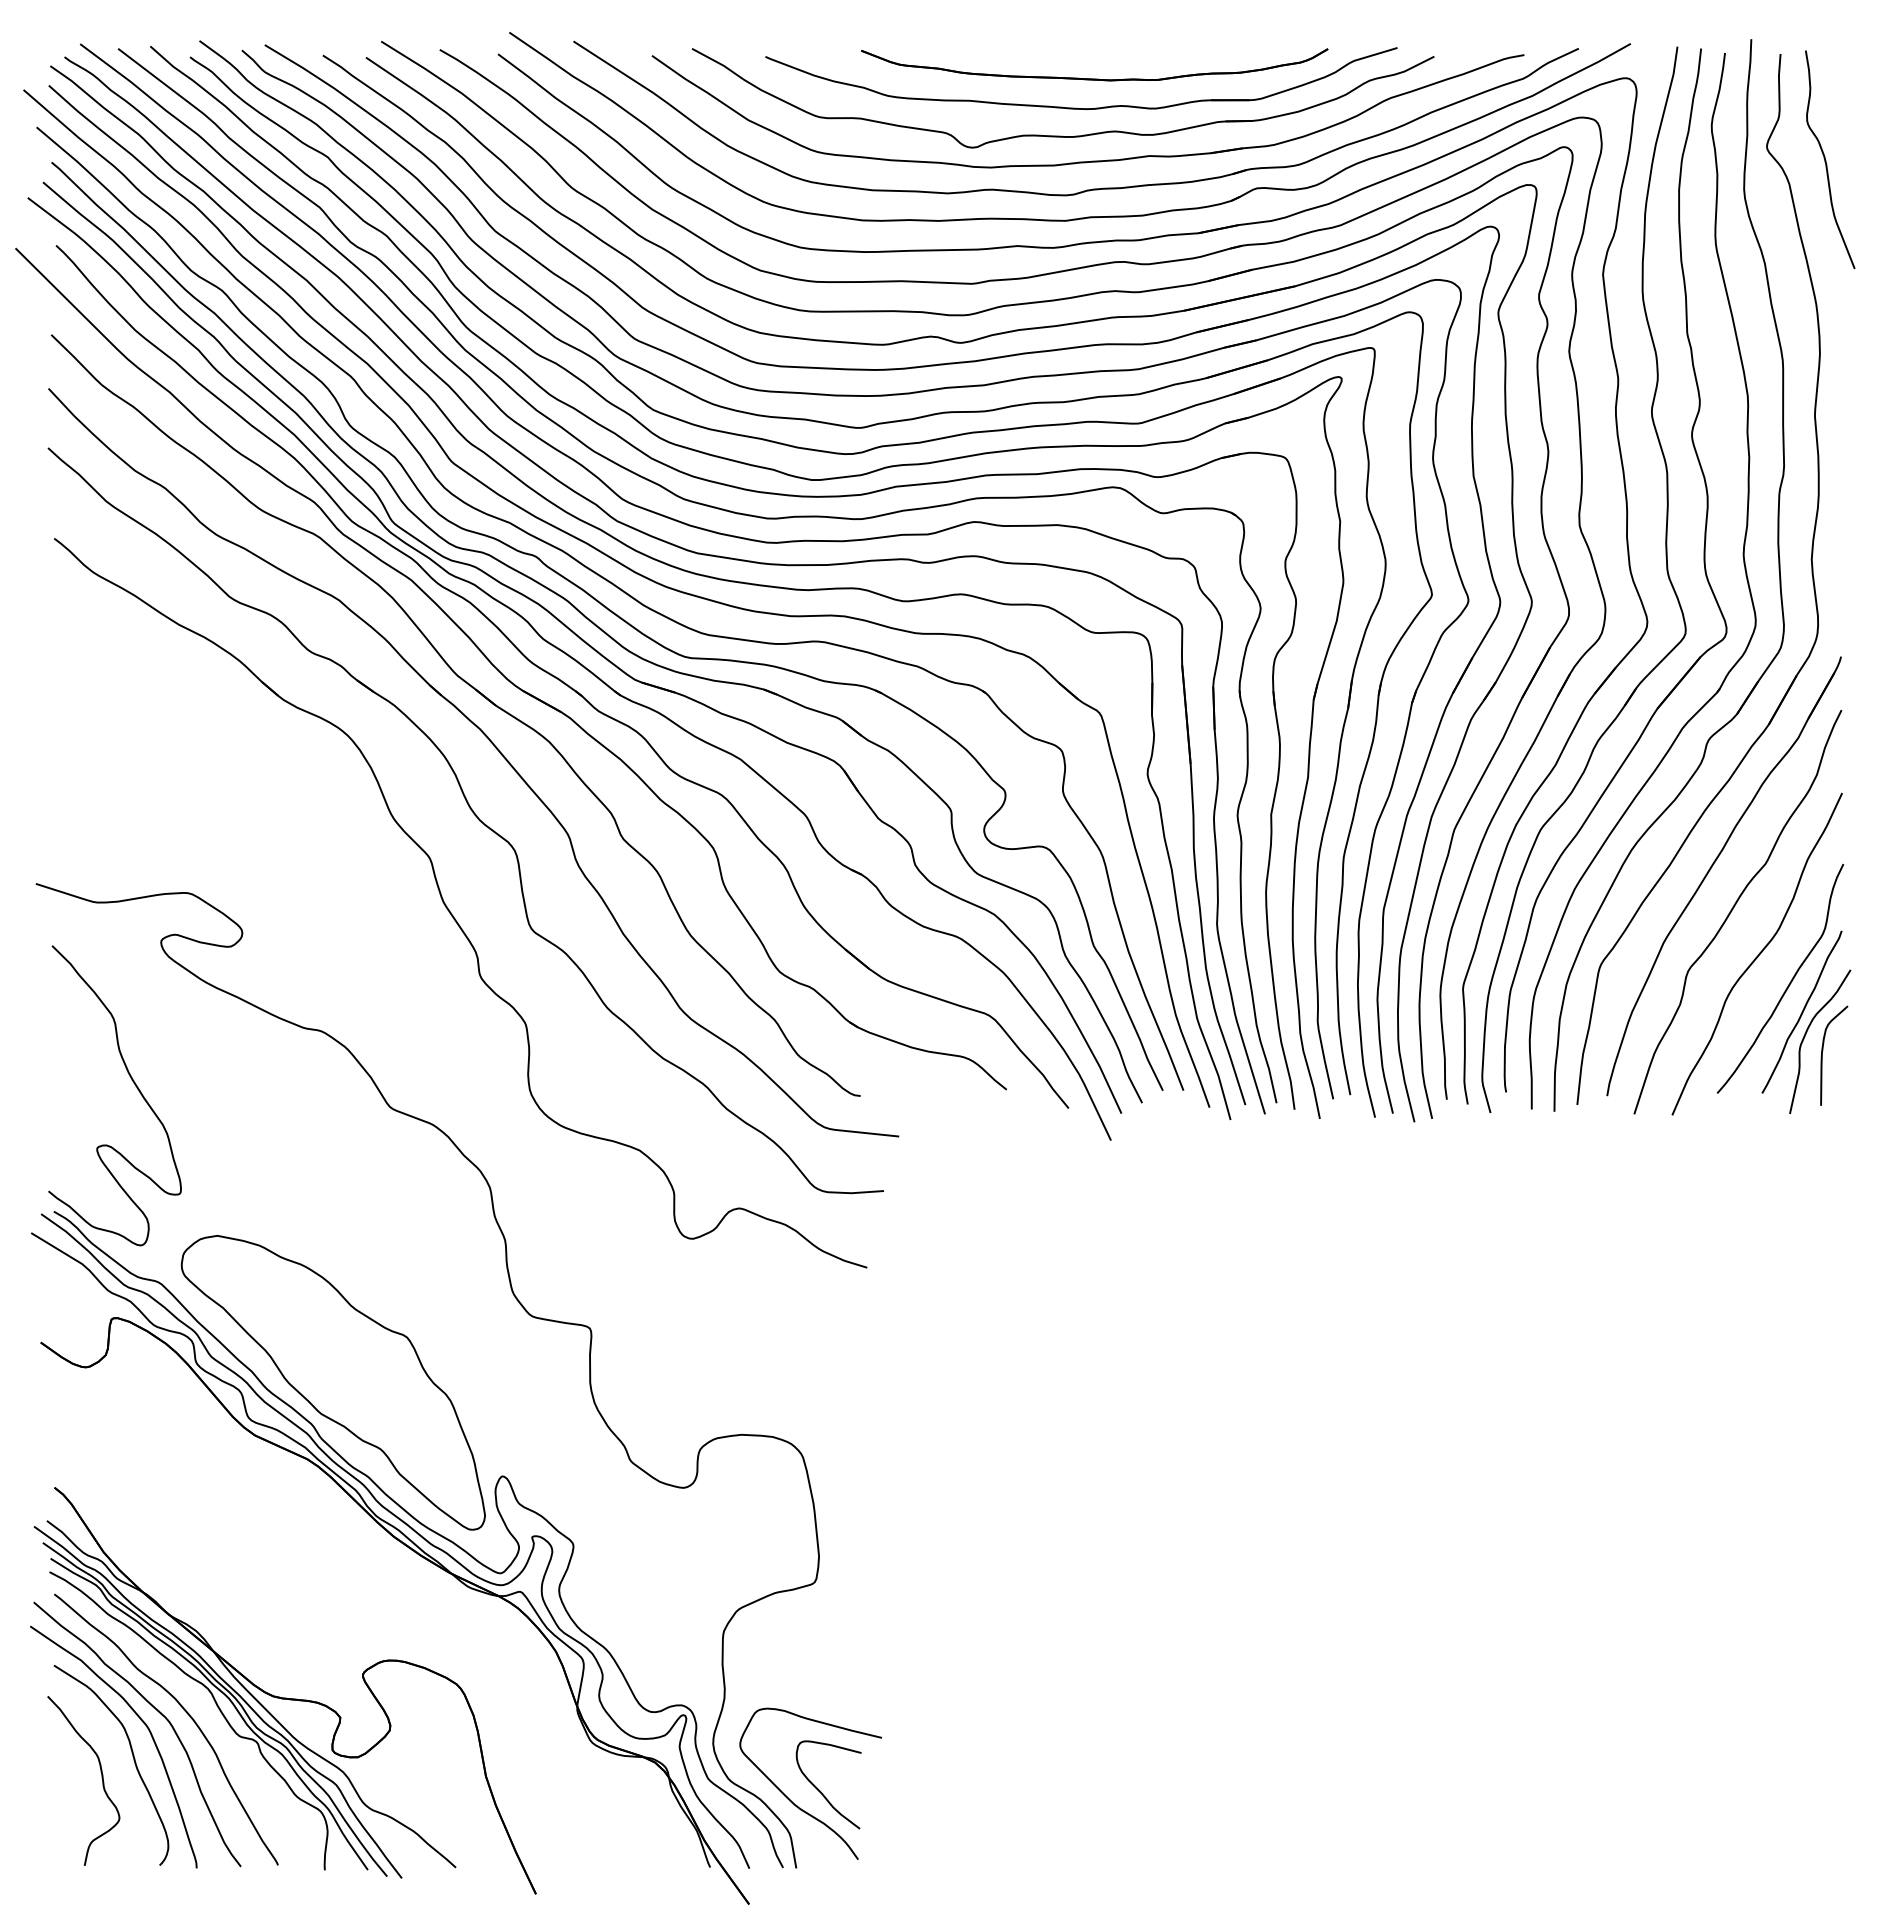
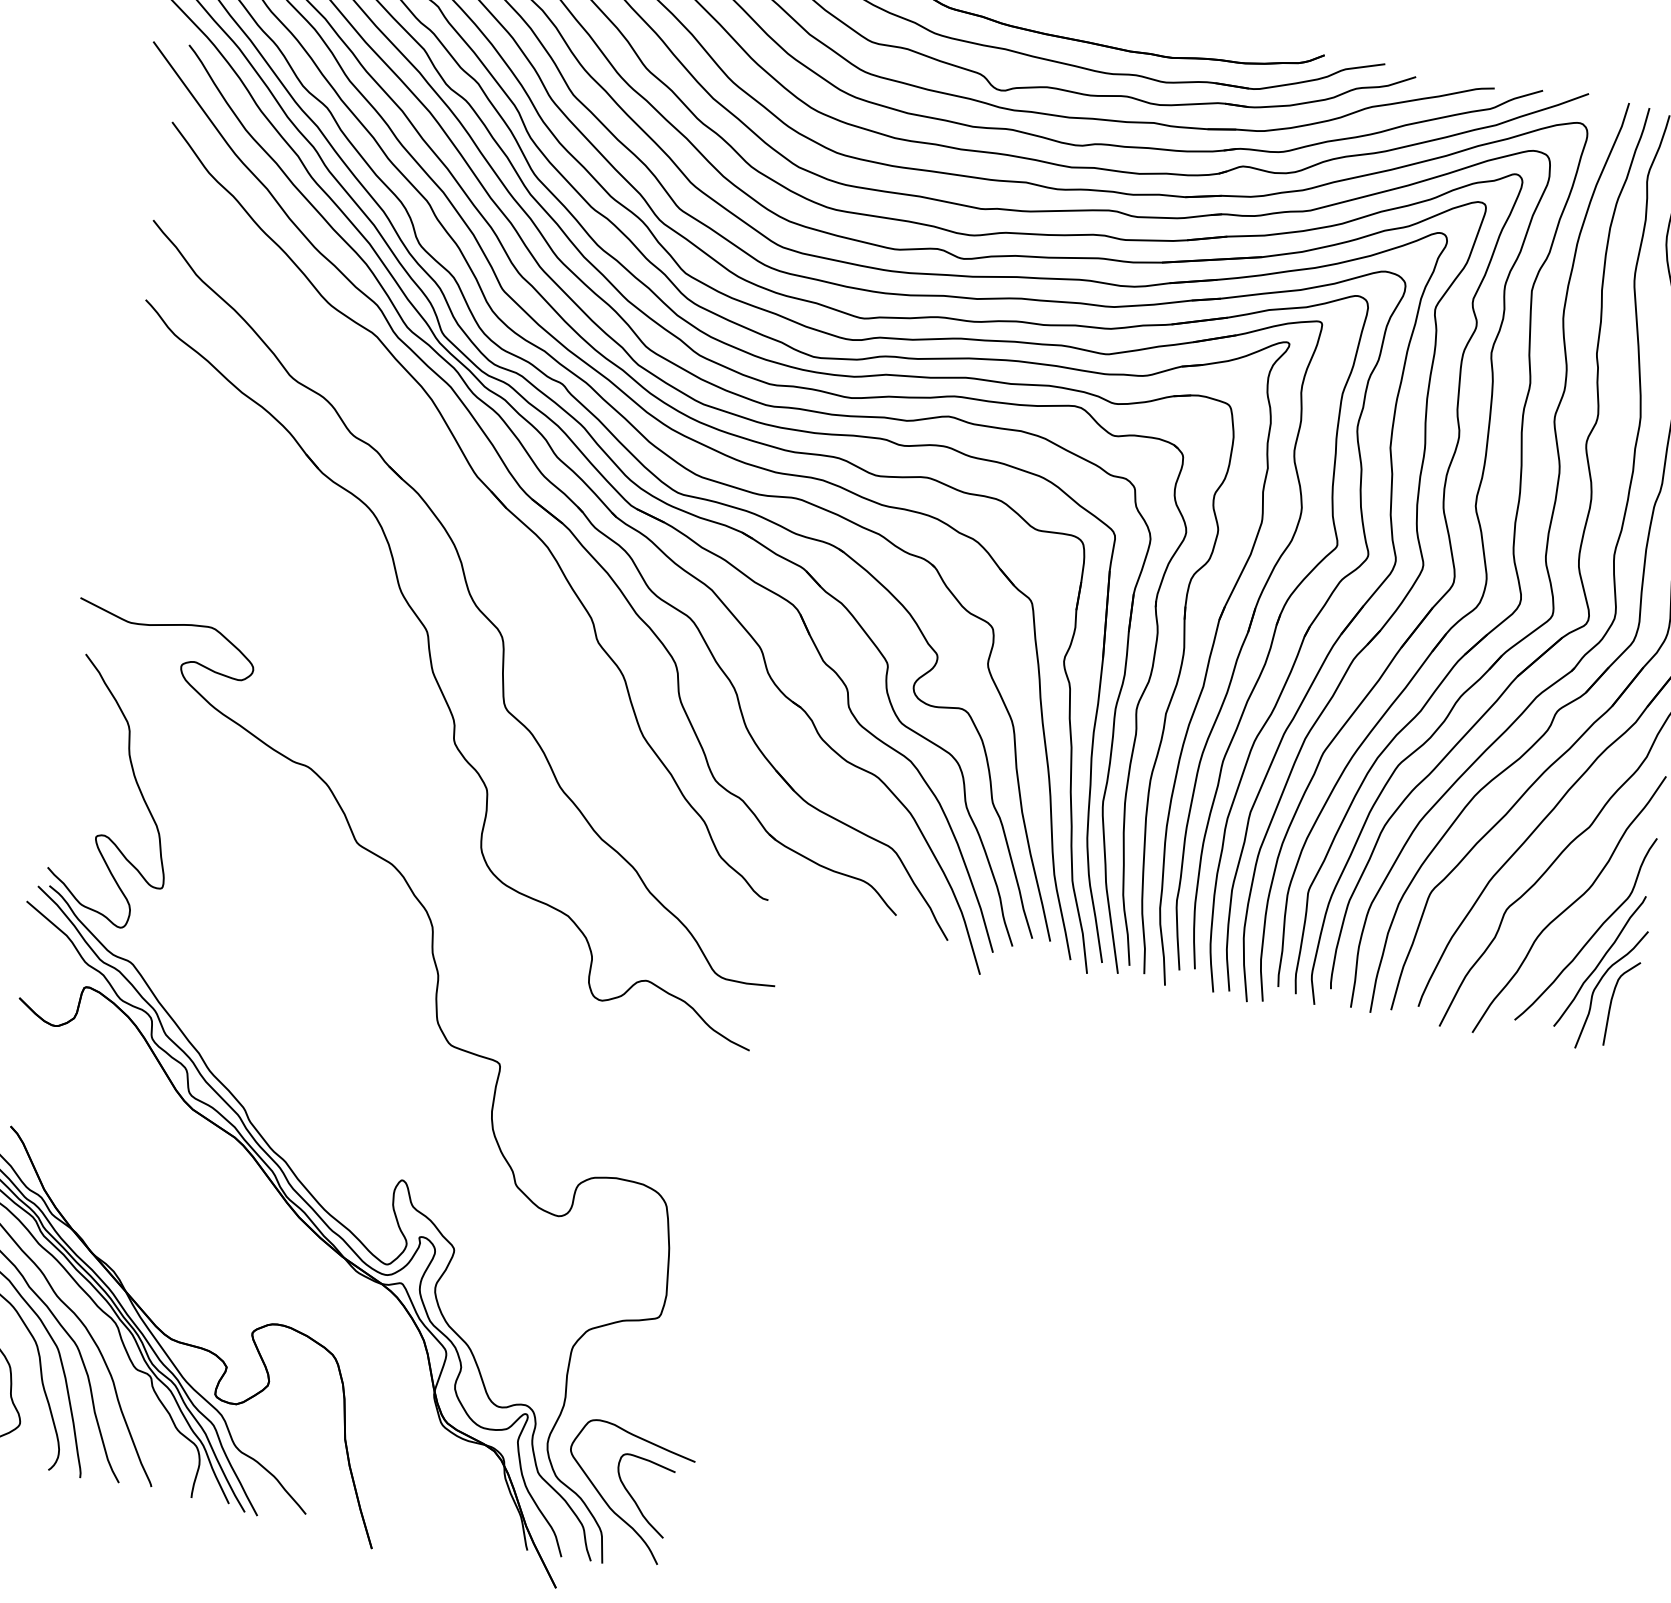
part: (494, 747) -> (499, 544), removed
part: (332, 1382) -> (267, 1074), removed

